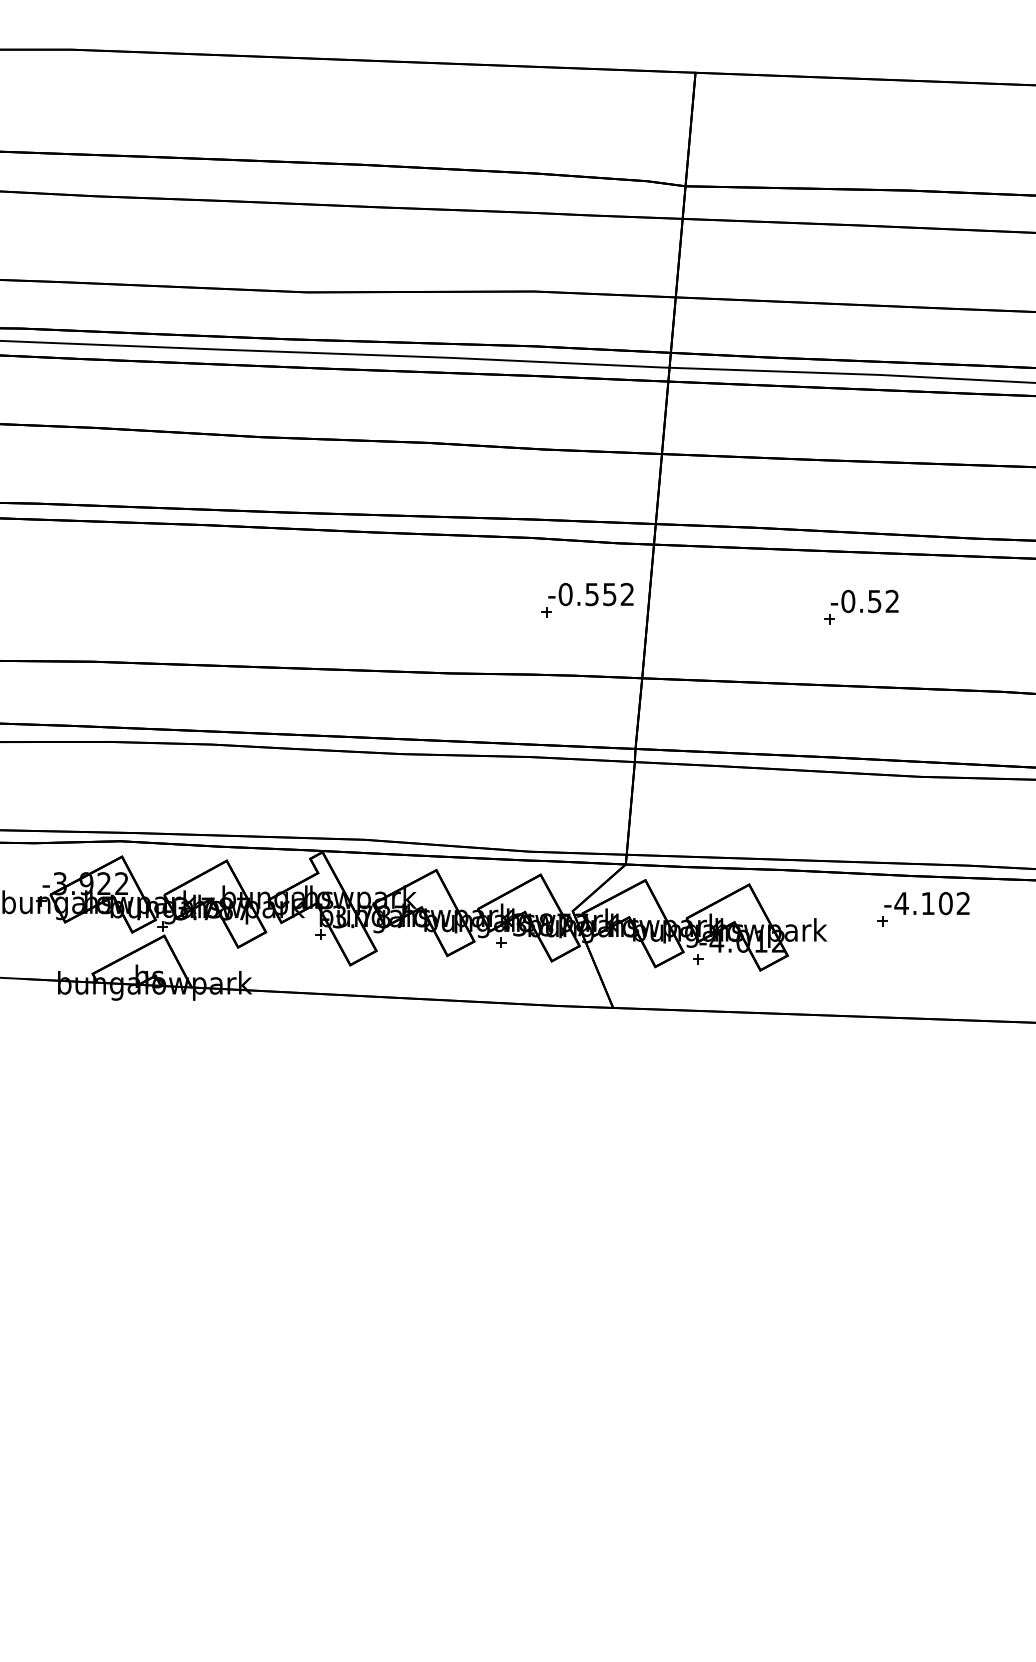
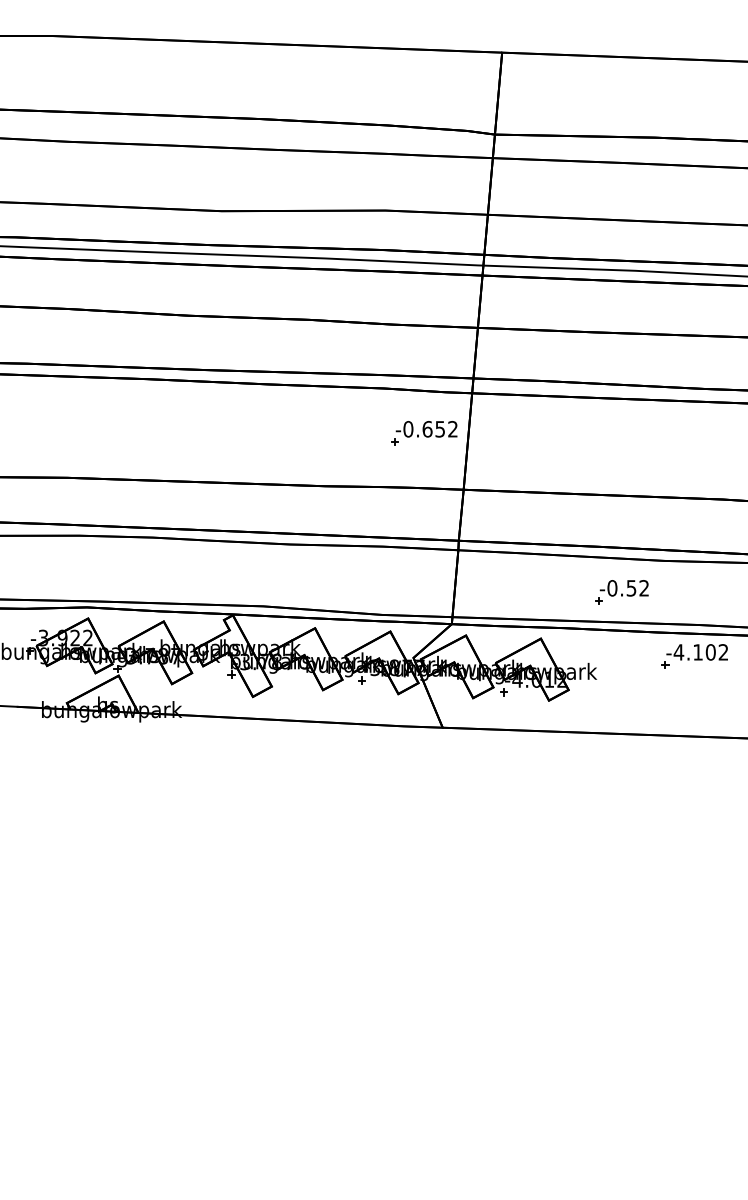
text: (592, 594) -> (427, 429), -0.552 -> -0.652
part: (860, 607) -> (621, 592), moved
part: (923, 909) -> (694, 656), moved

